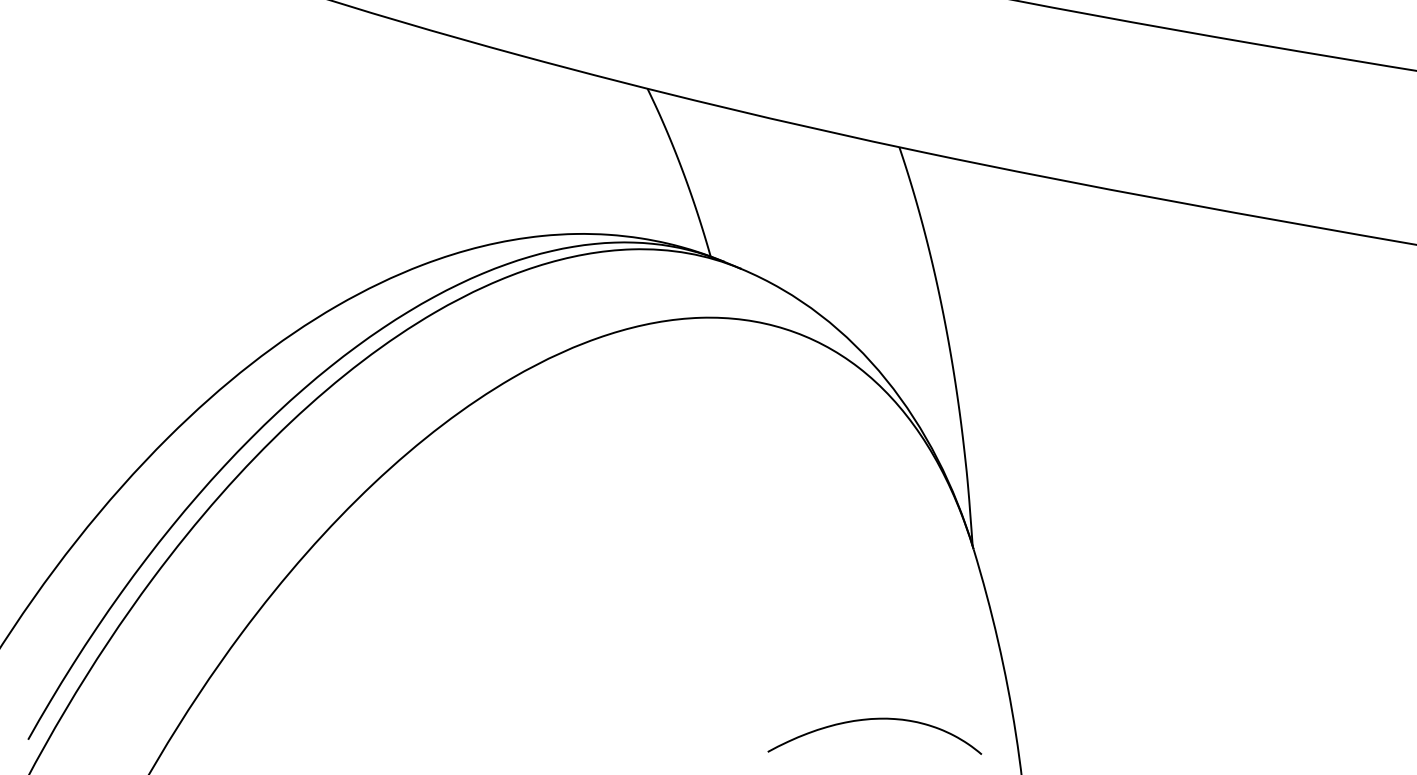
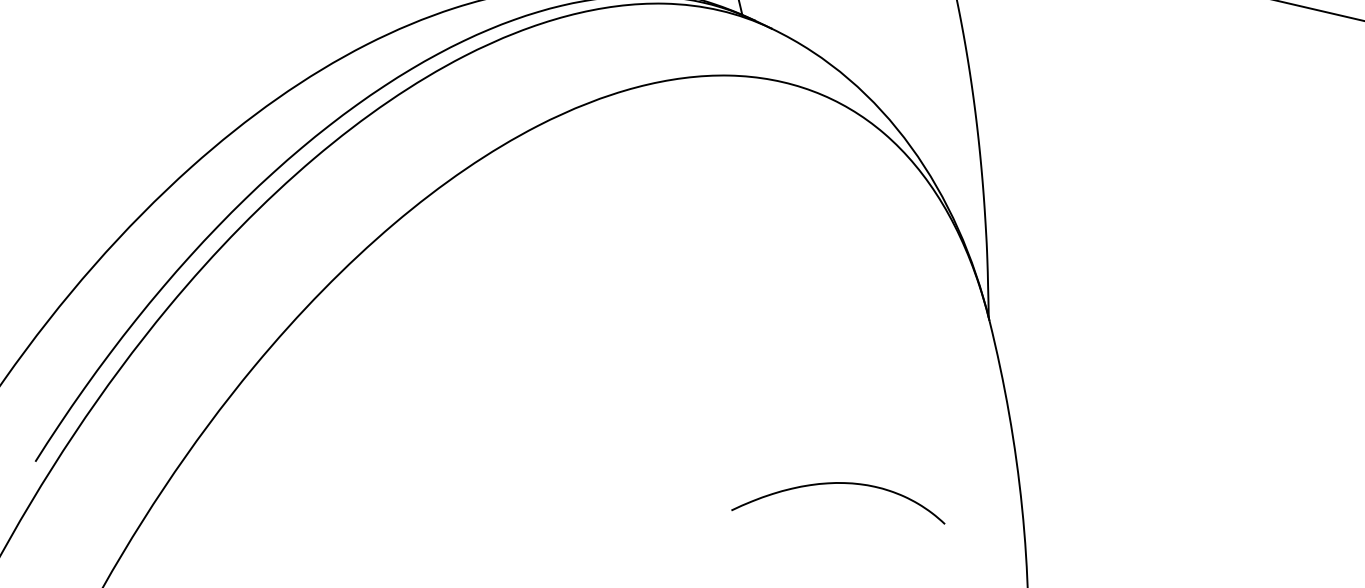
curve: (869, 720) -> (834, 484), moved

